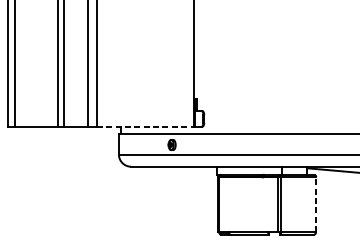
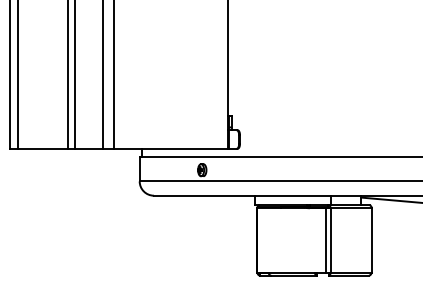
line: (145, 126) -> (171, 148), dashed -> solid
line: (316, 203) -> (371, 239), dashed -> solid

